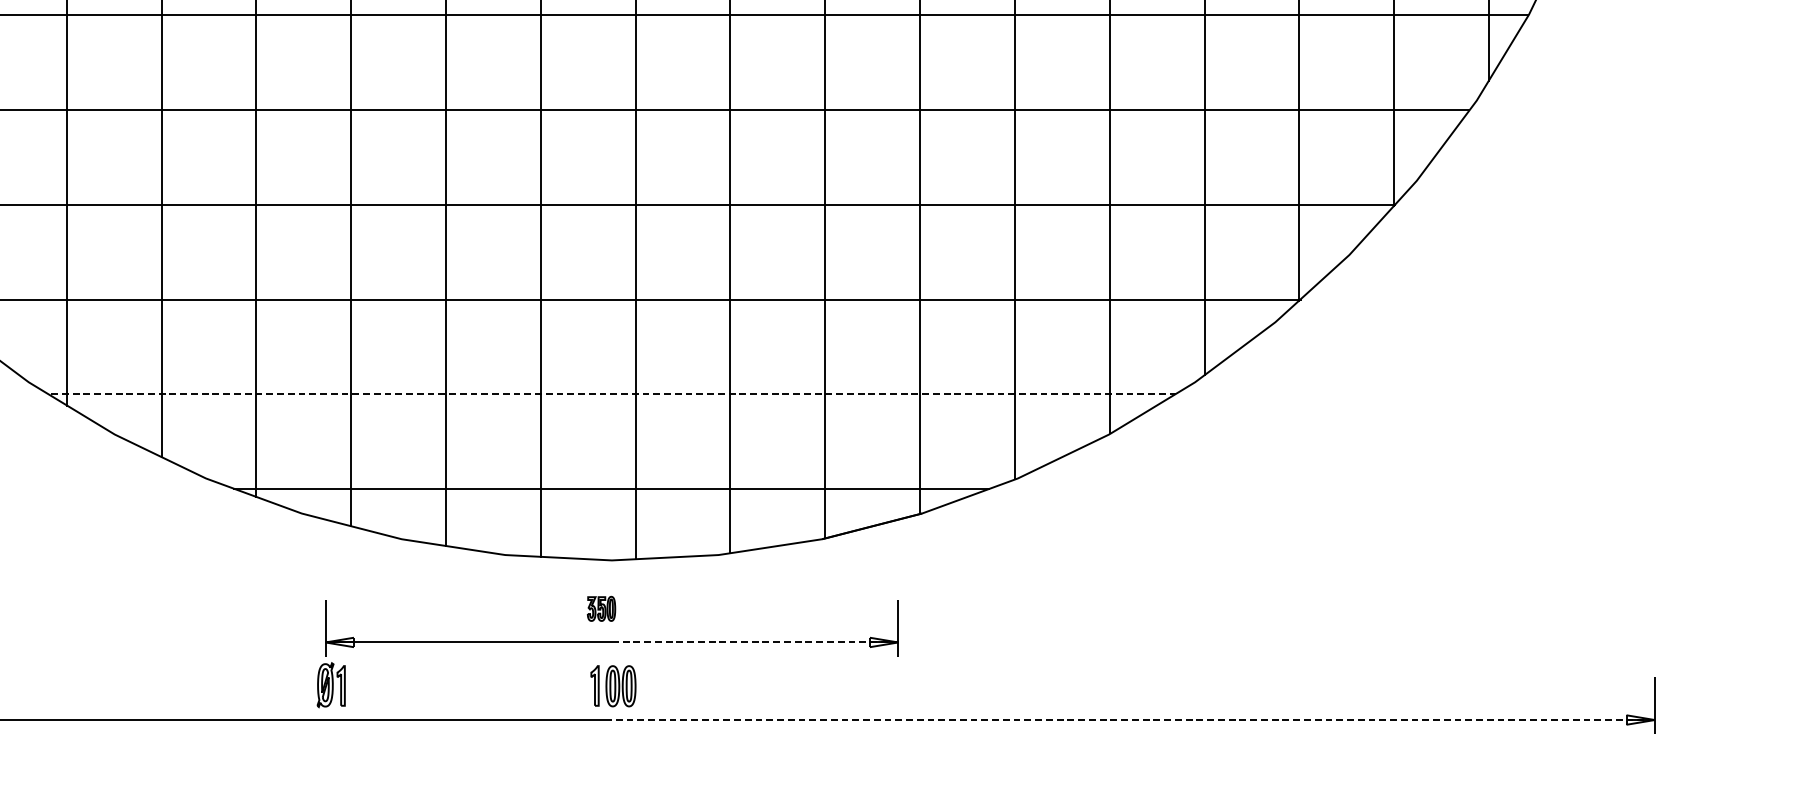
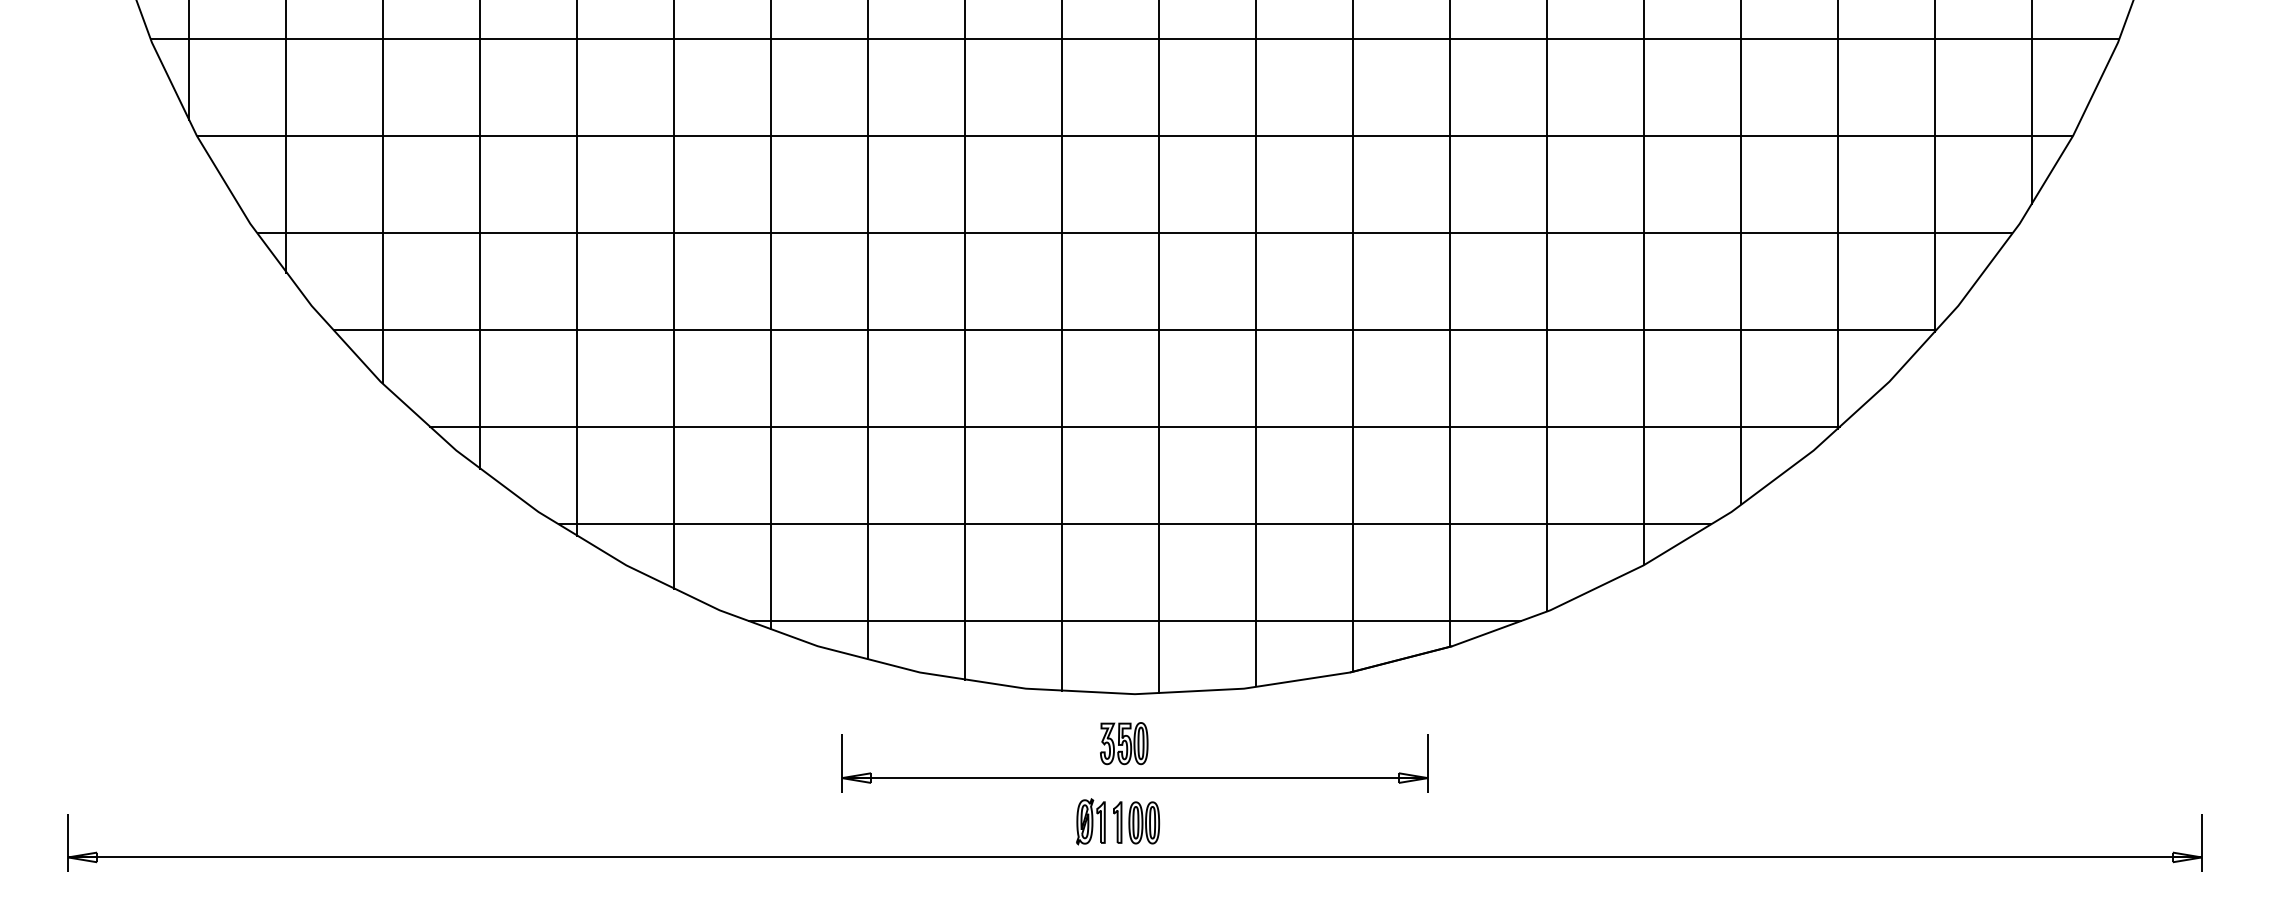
line: (611, 394) -> (1134, 524), dashed -> solid
part: (601, 608) -> (1124, 743), size x1.67
line: (754, 642) -> (1280, 778), dashed -> solid
part: (330, 684) -> (1090, 821), moved
line: (1132, 720) -> (1667, 857), dashed -> solid

